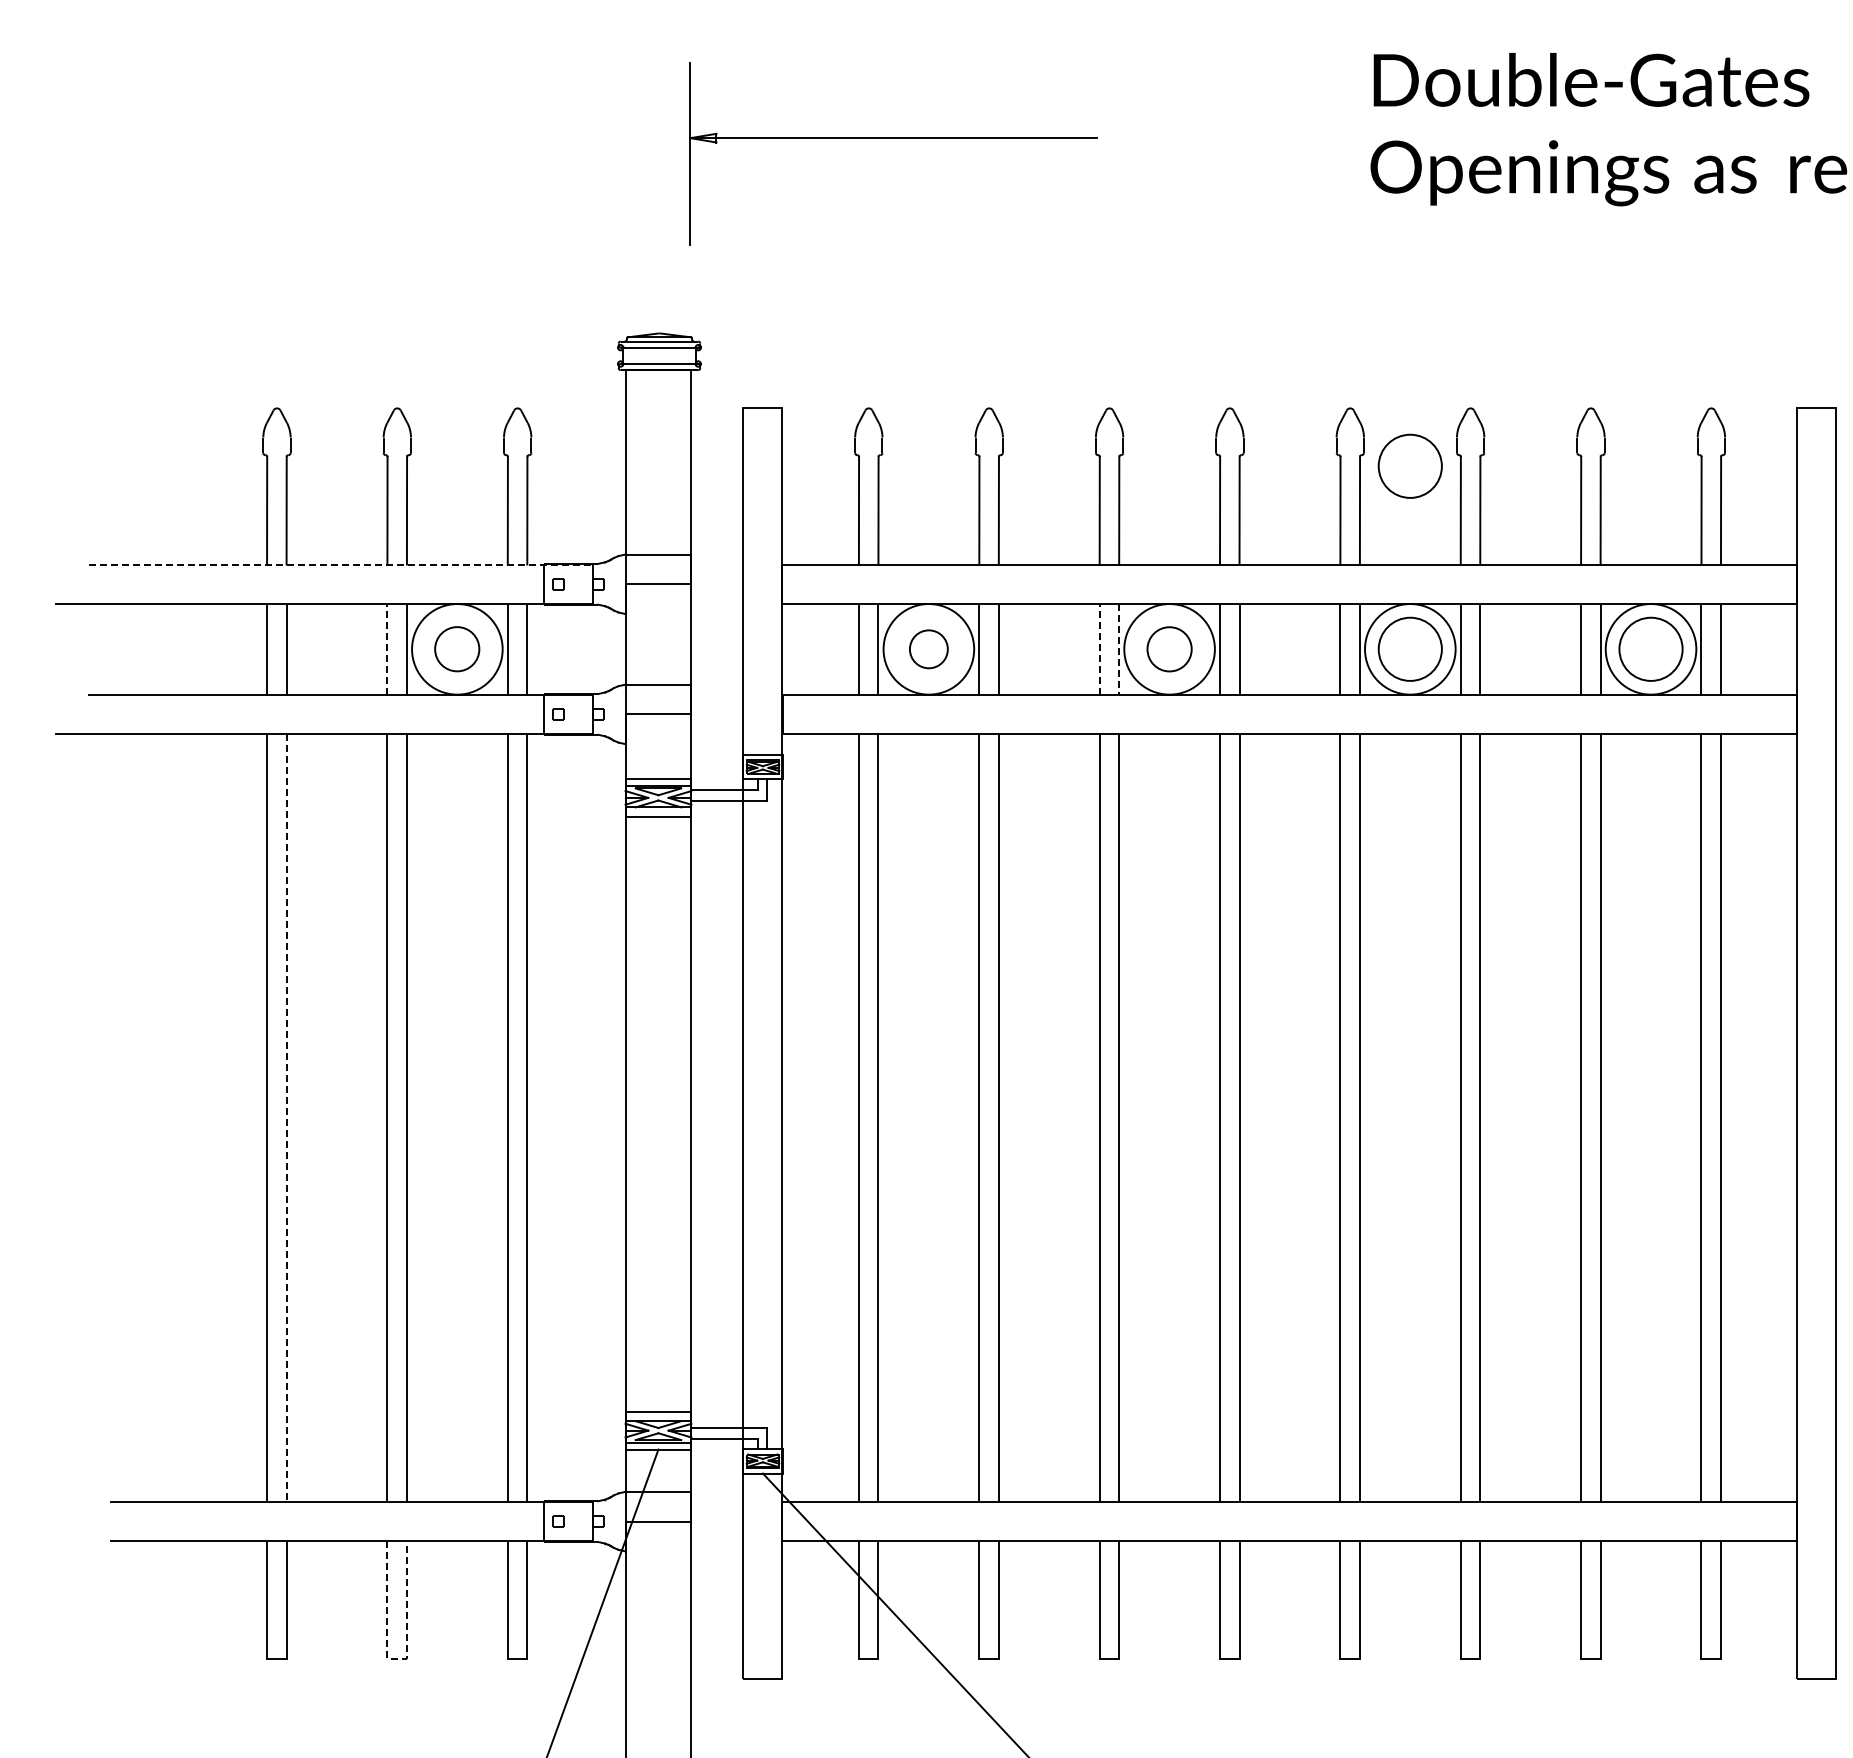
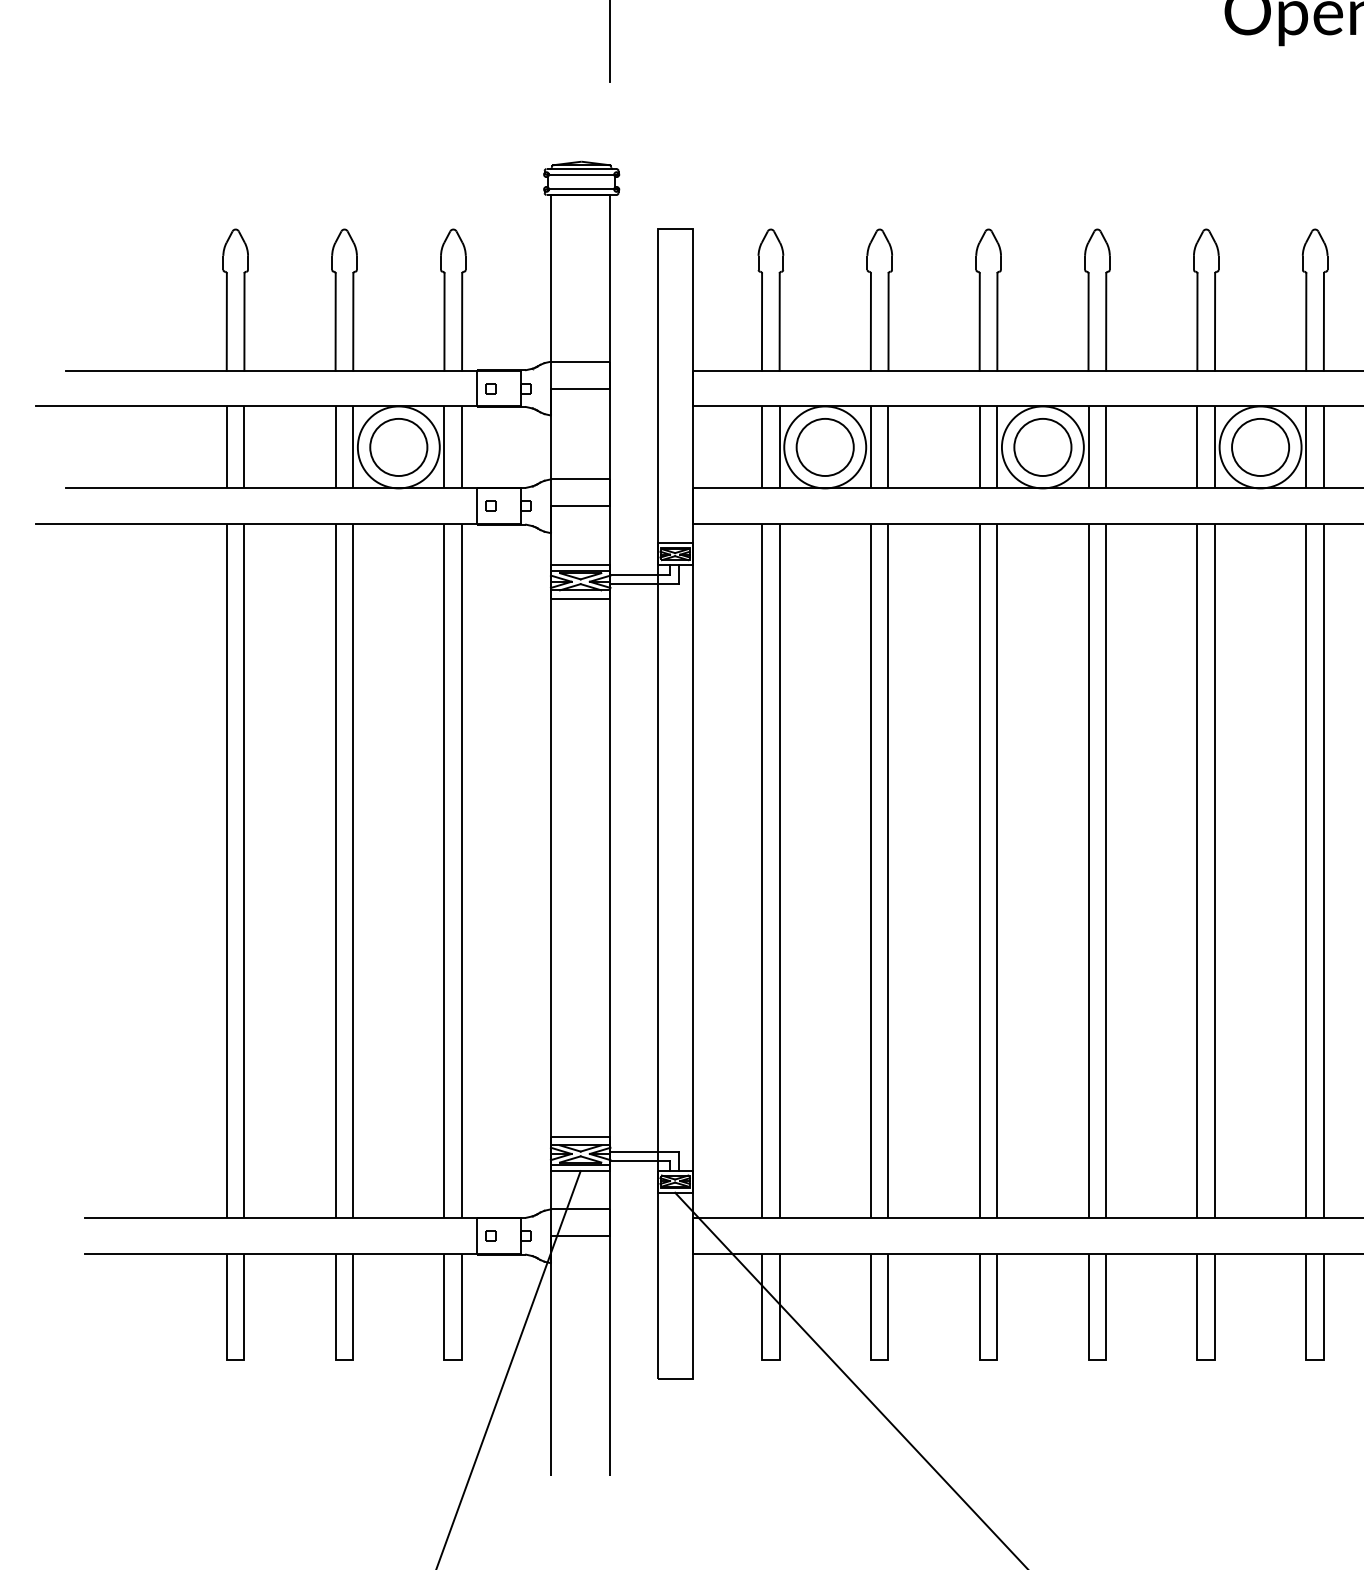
circle: (1409, 465) -> (1259, 281), removed
line: (340, 564) -> (293, 370), dashed -> solid
line: (387, 648) -> (335, 446), dashed -> solid
circle: (456, 648) -> (398, 446), size x1.43
circle: (928, 648) -> (824, 446), size x1.67
line: (1099, 648) -> (979, 446), dashed -> solid
circle: (1169, 648) -> (1042, 446), size x1.43
line: (1119, 649) -> (997, 447), dashed -> solid
line: (286, 1118) -> (244, 871), dashed -> solid
line: (397, 1658) -> (344, 1360), dashed -> solid

